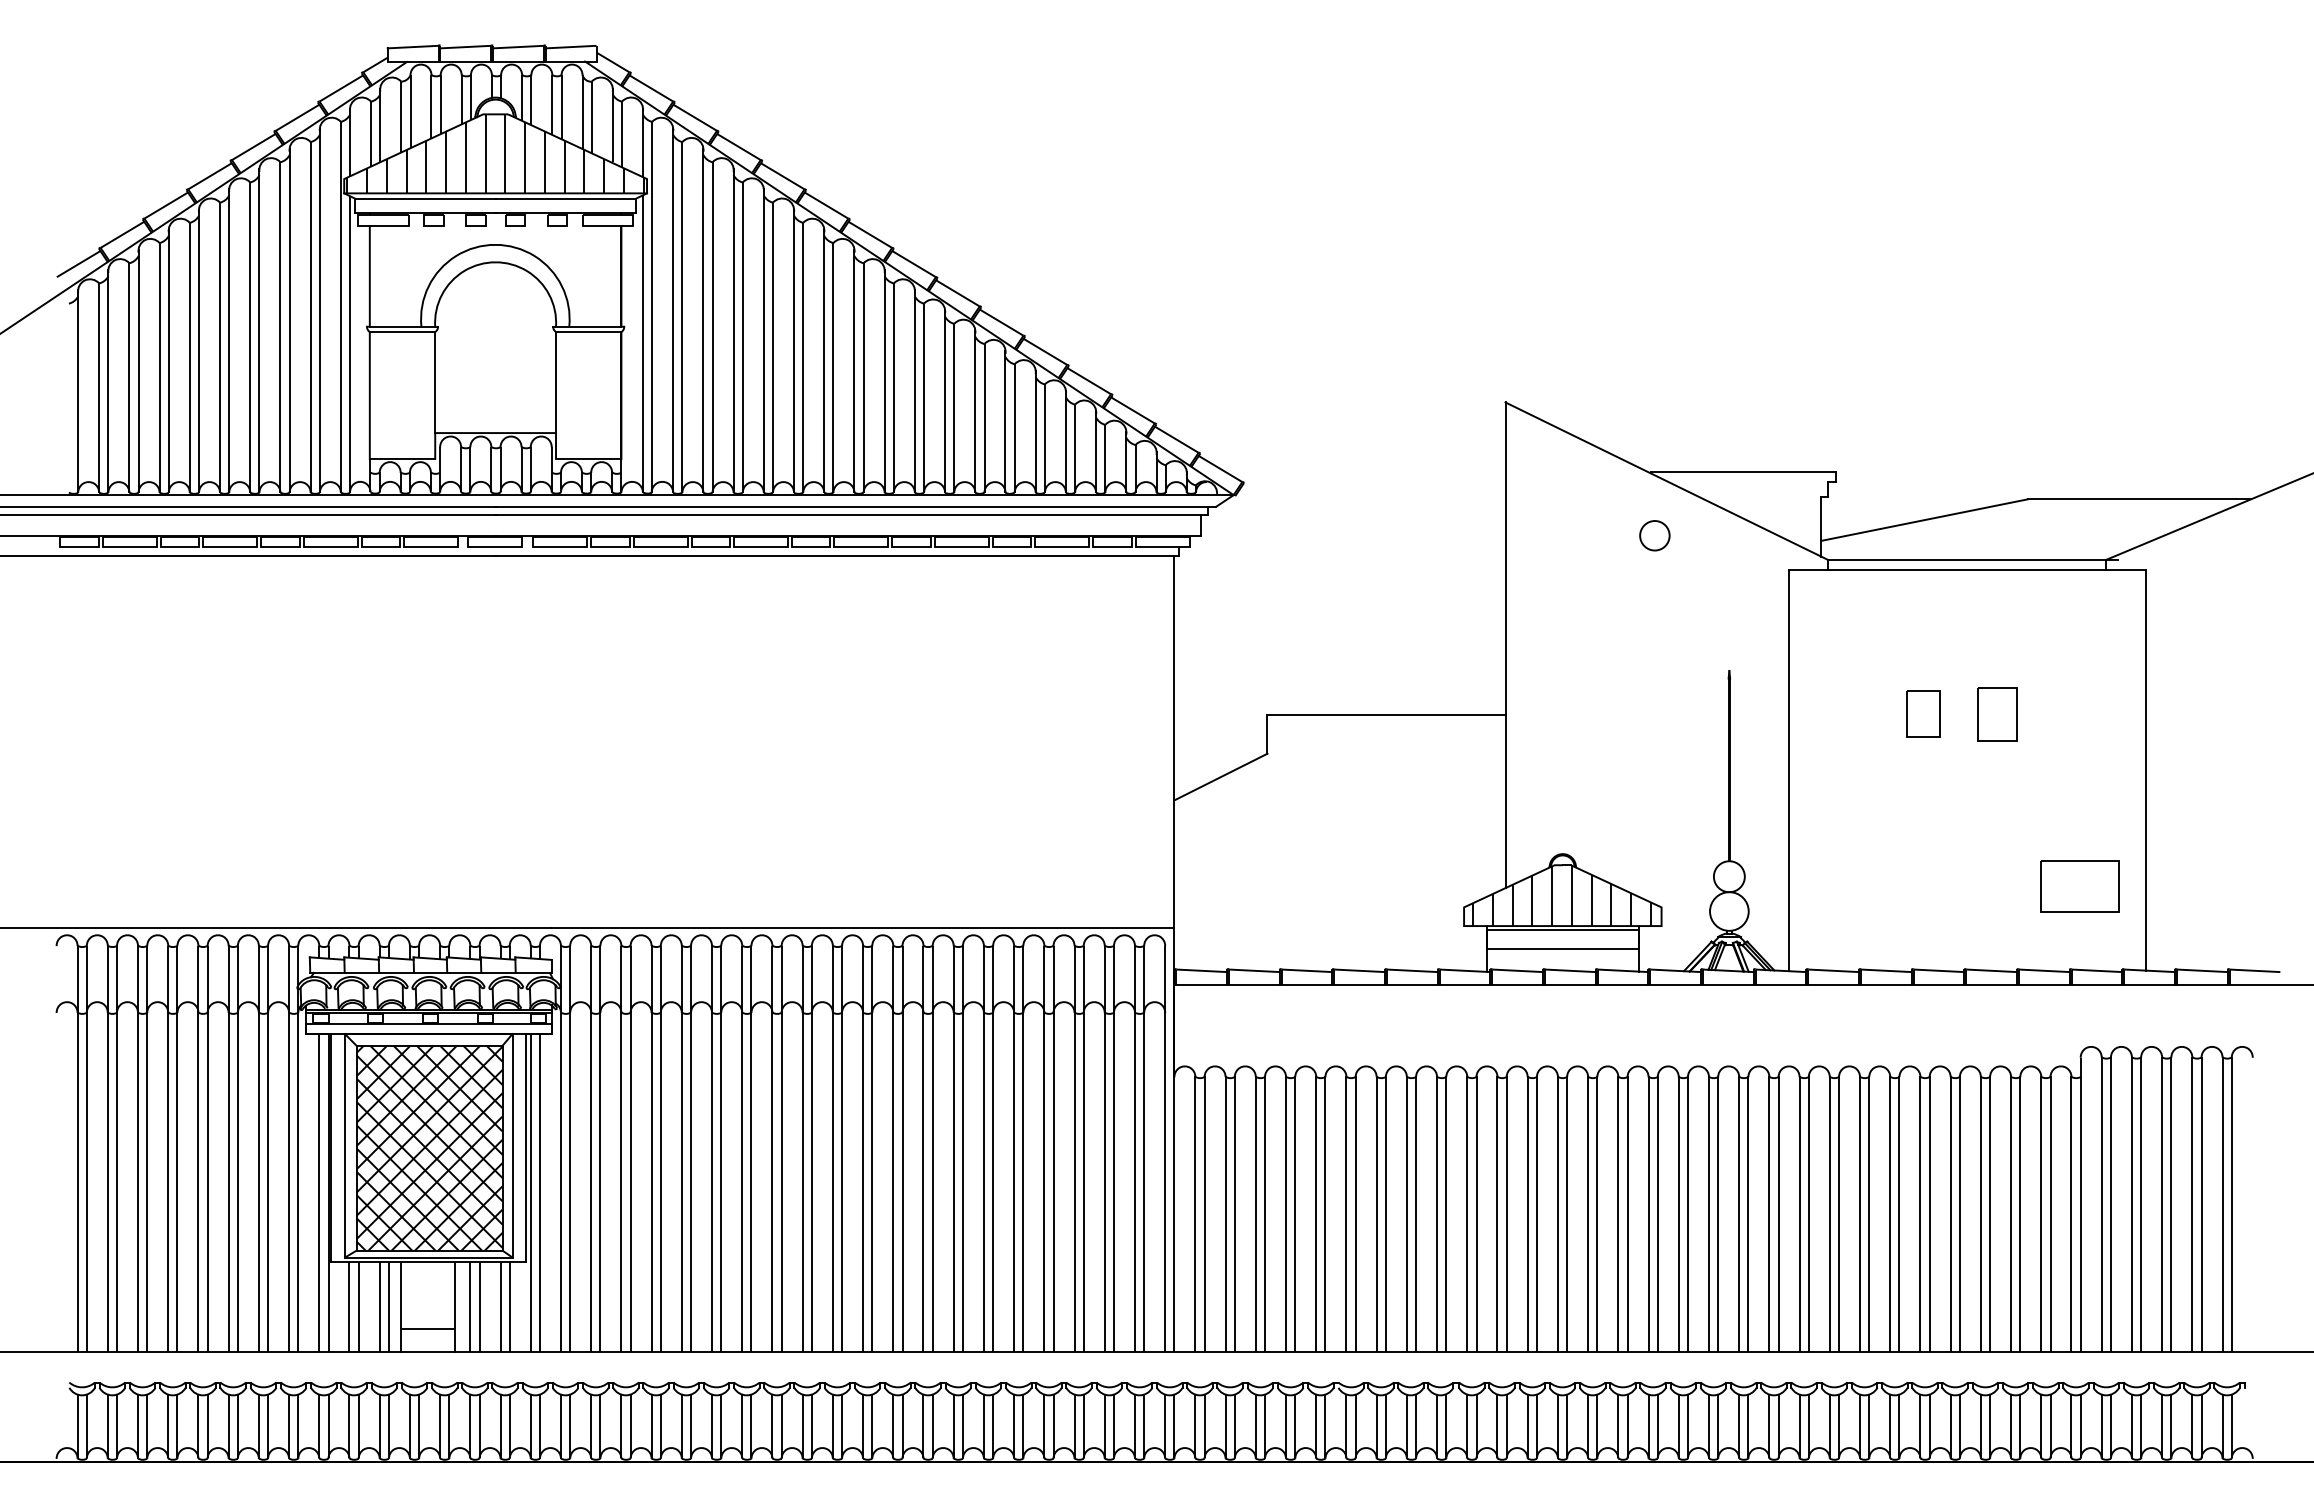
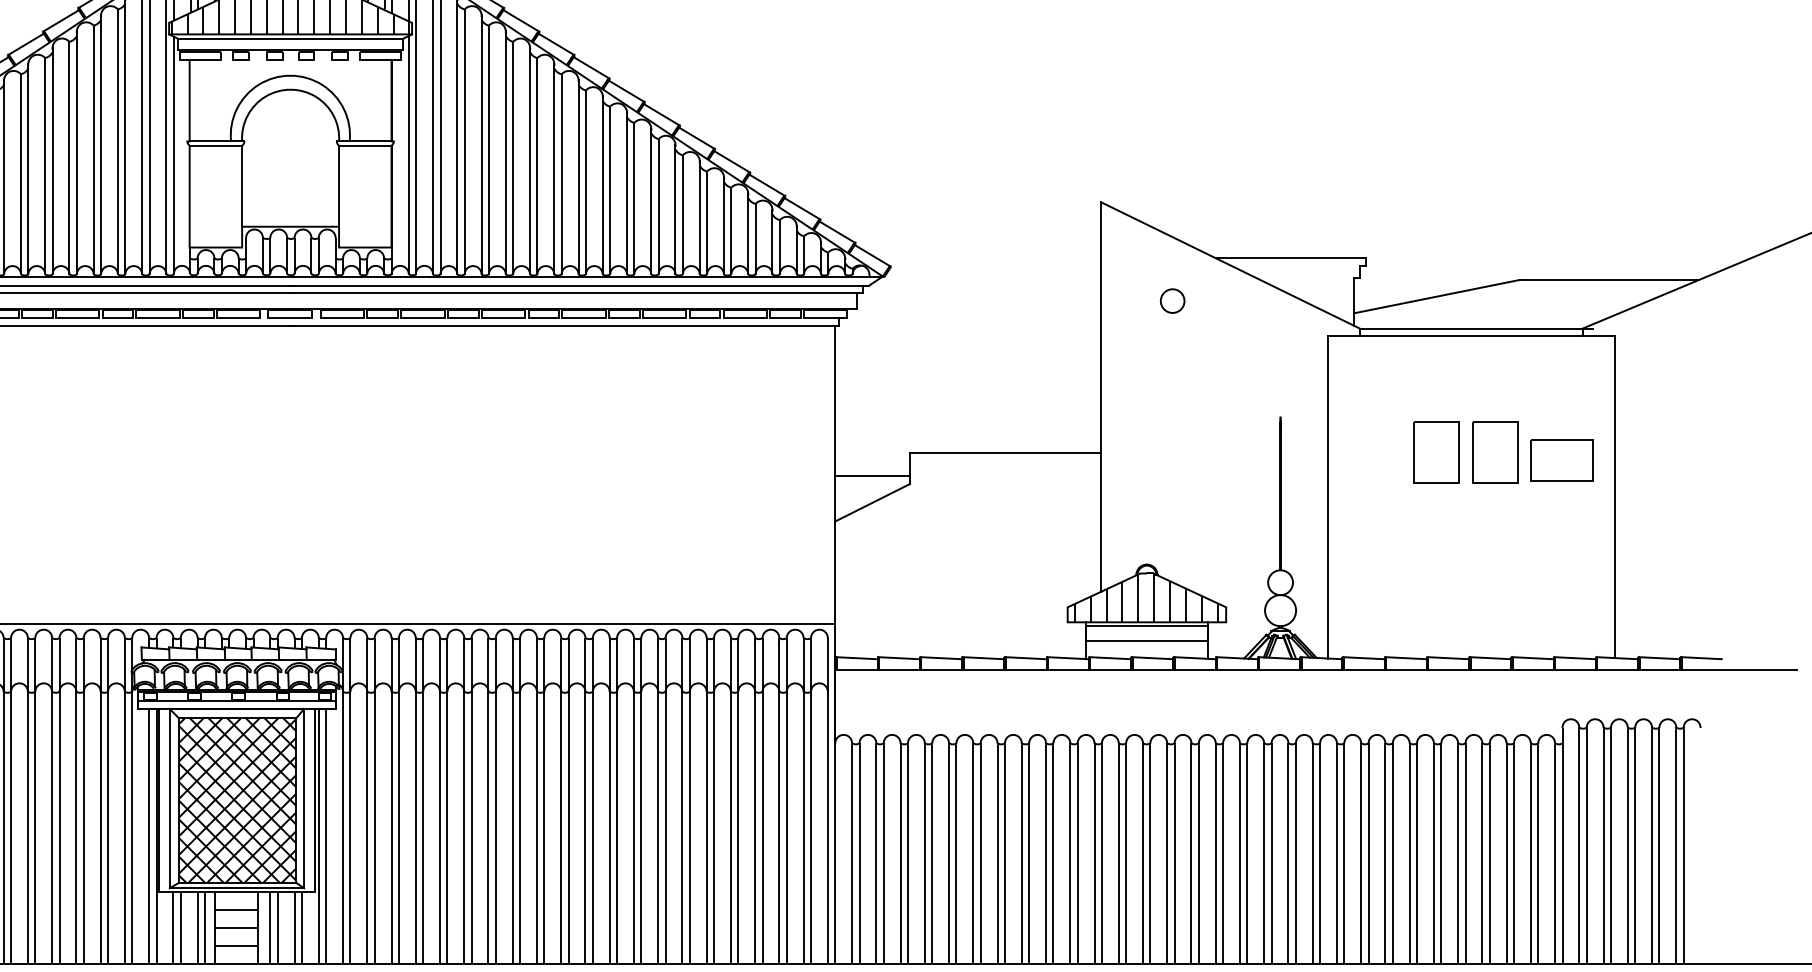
circle: (1654, 535) -> (1172, 300), moved
part: (1923, 713) -> (1436, 451), size x1.67
part: (1997, 713) -> (1495, 451), size x1.43
line: (1220, 744) -> (872, 476), added
part: (2079, 886) -> (1561, 460), moved
line: (427, 1284) -> (235, 909), added
line: (427, 1306) -> (235, 927), added

